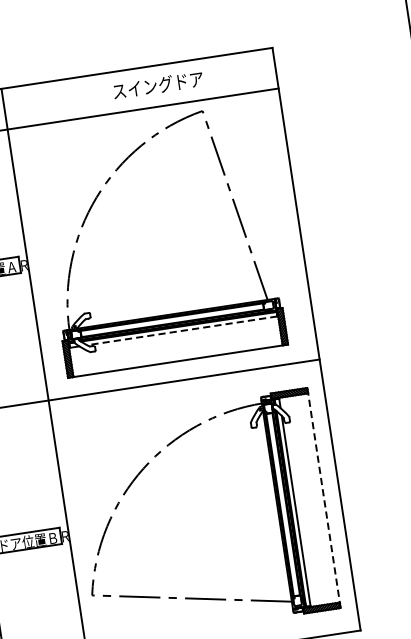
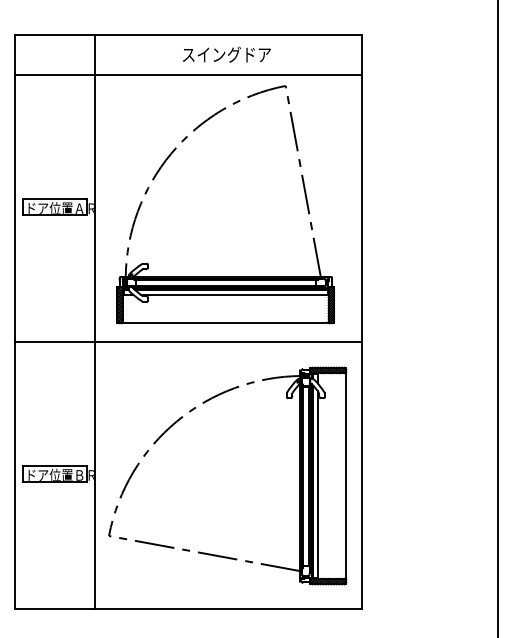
text: (157, 85) -> (226, 54), moved
line: (182, 330) -> (234, 294), dashed -> solid
line: (324, 497) -> (346, 475), dashed -> solid

